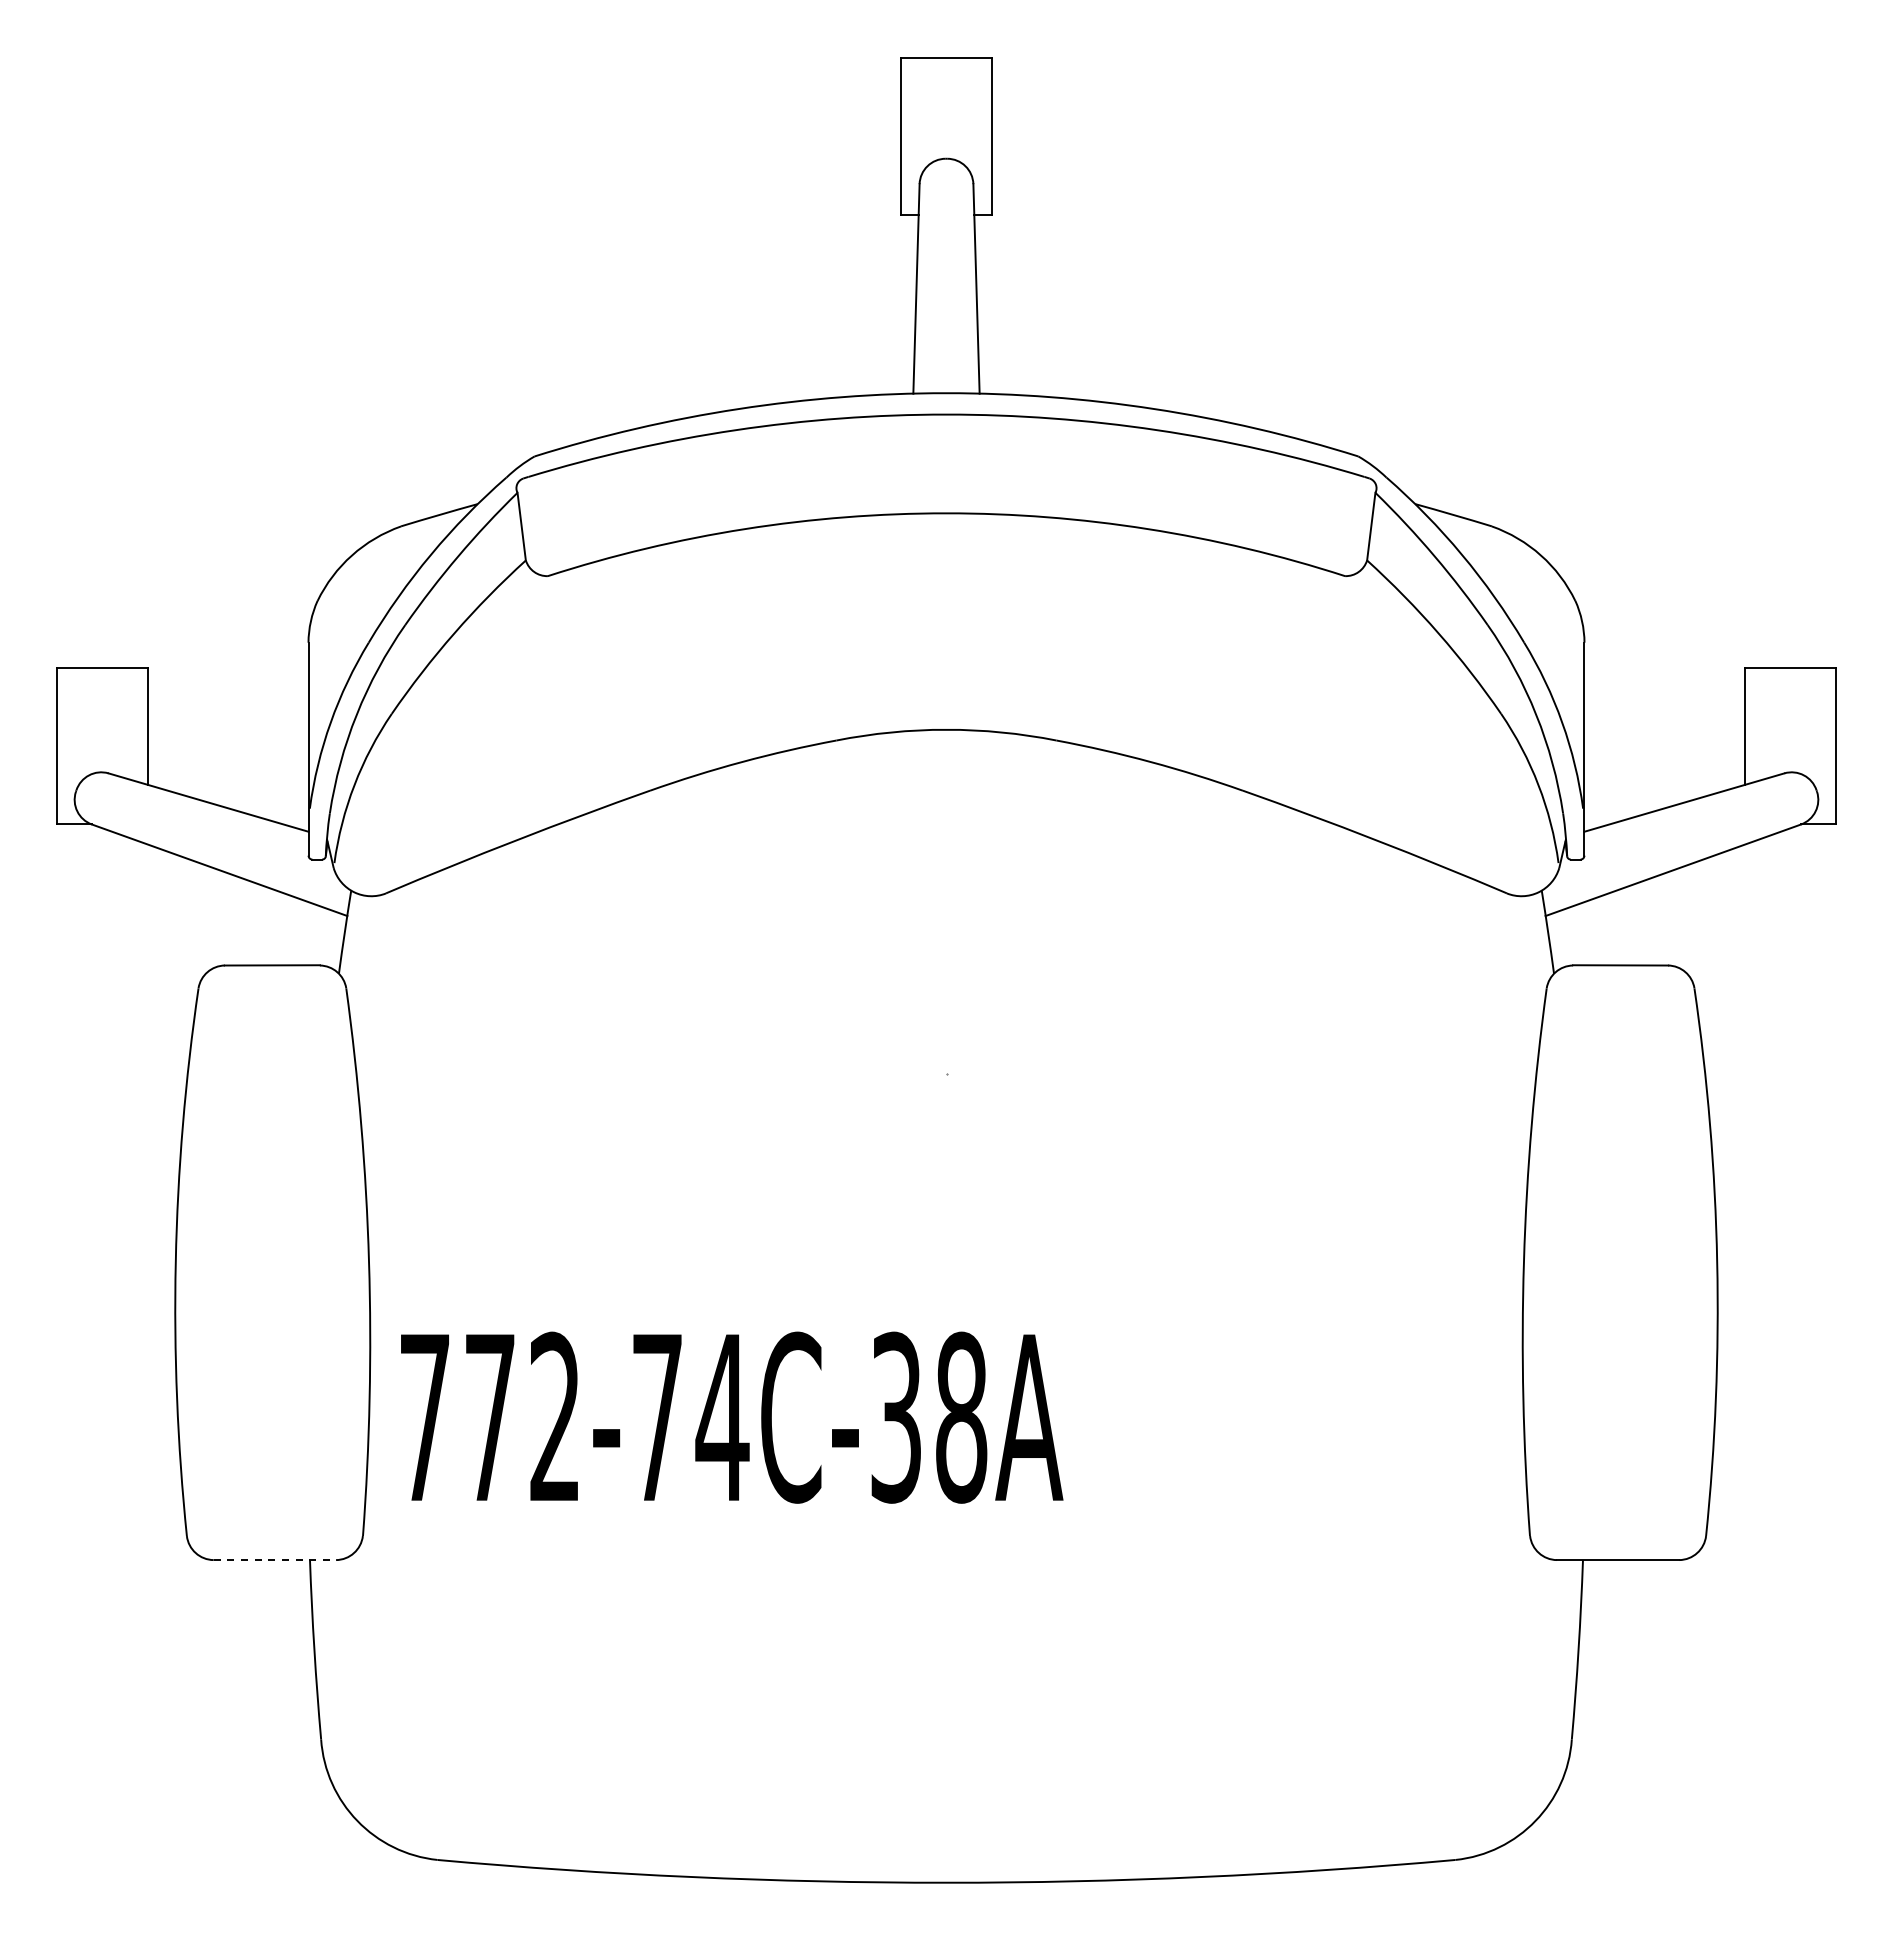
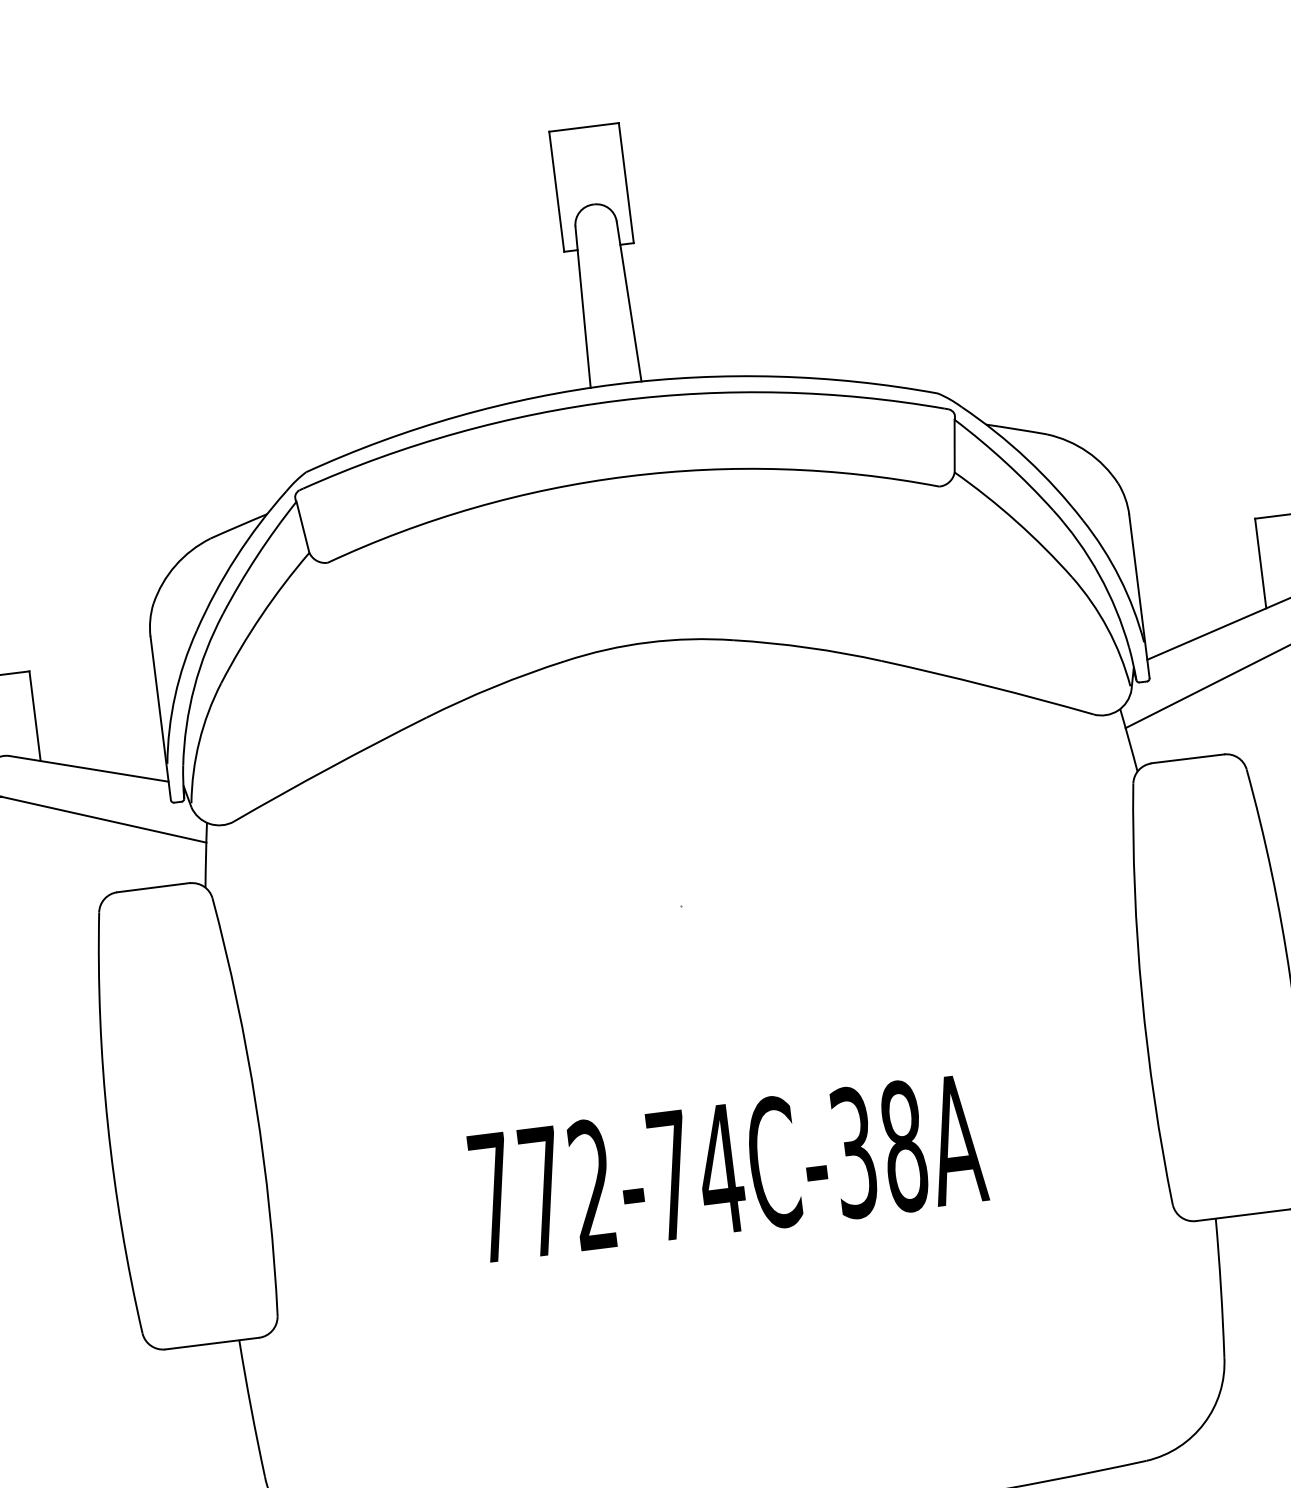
text: (732, 1417) -> (728, 1168), moved
line: (274, 1560) -> (212, 1343), dashed -> solid

